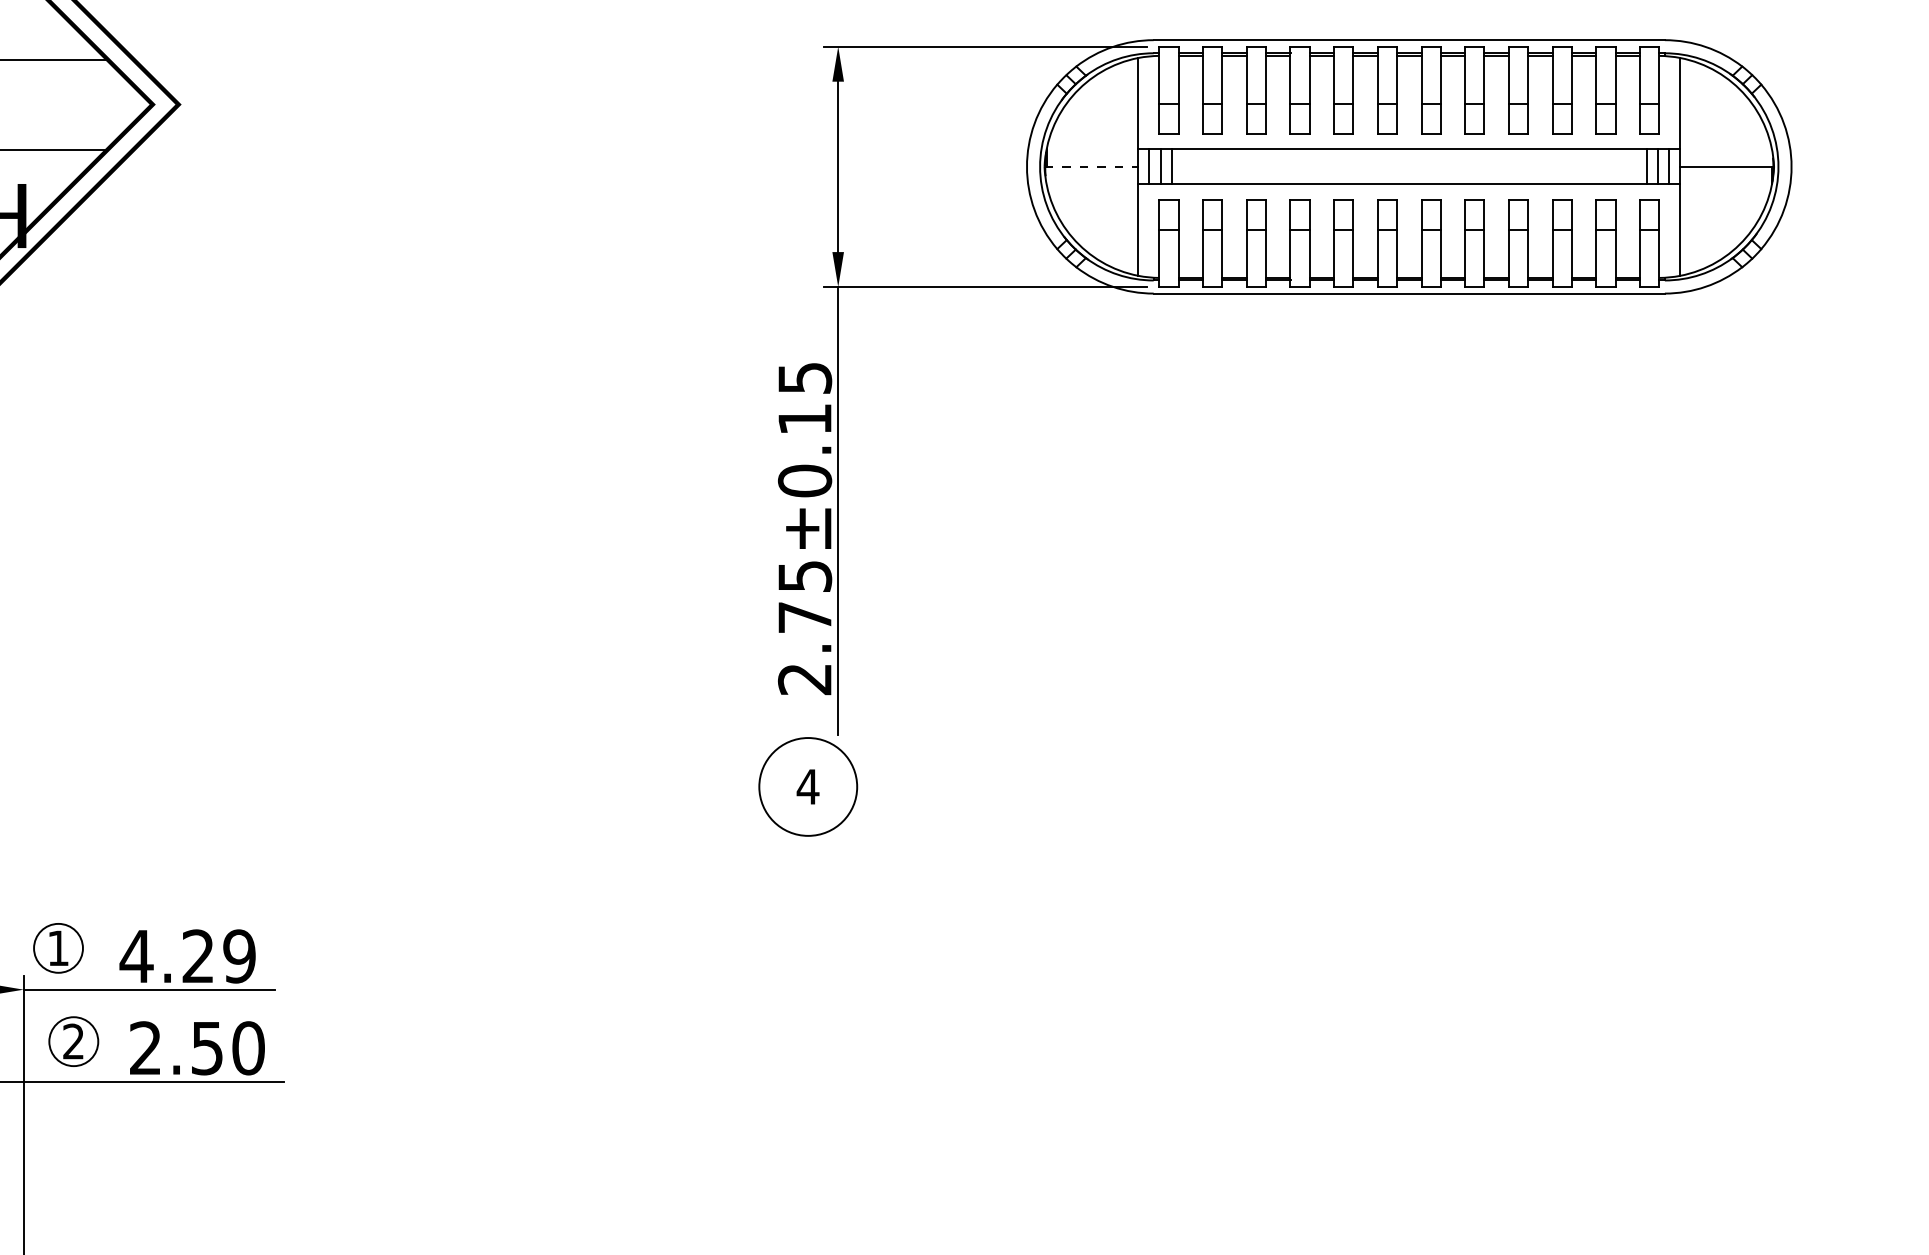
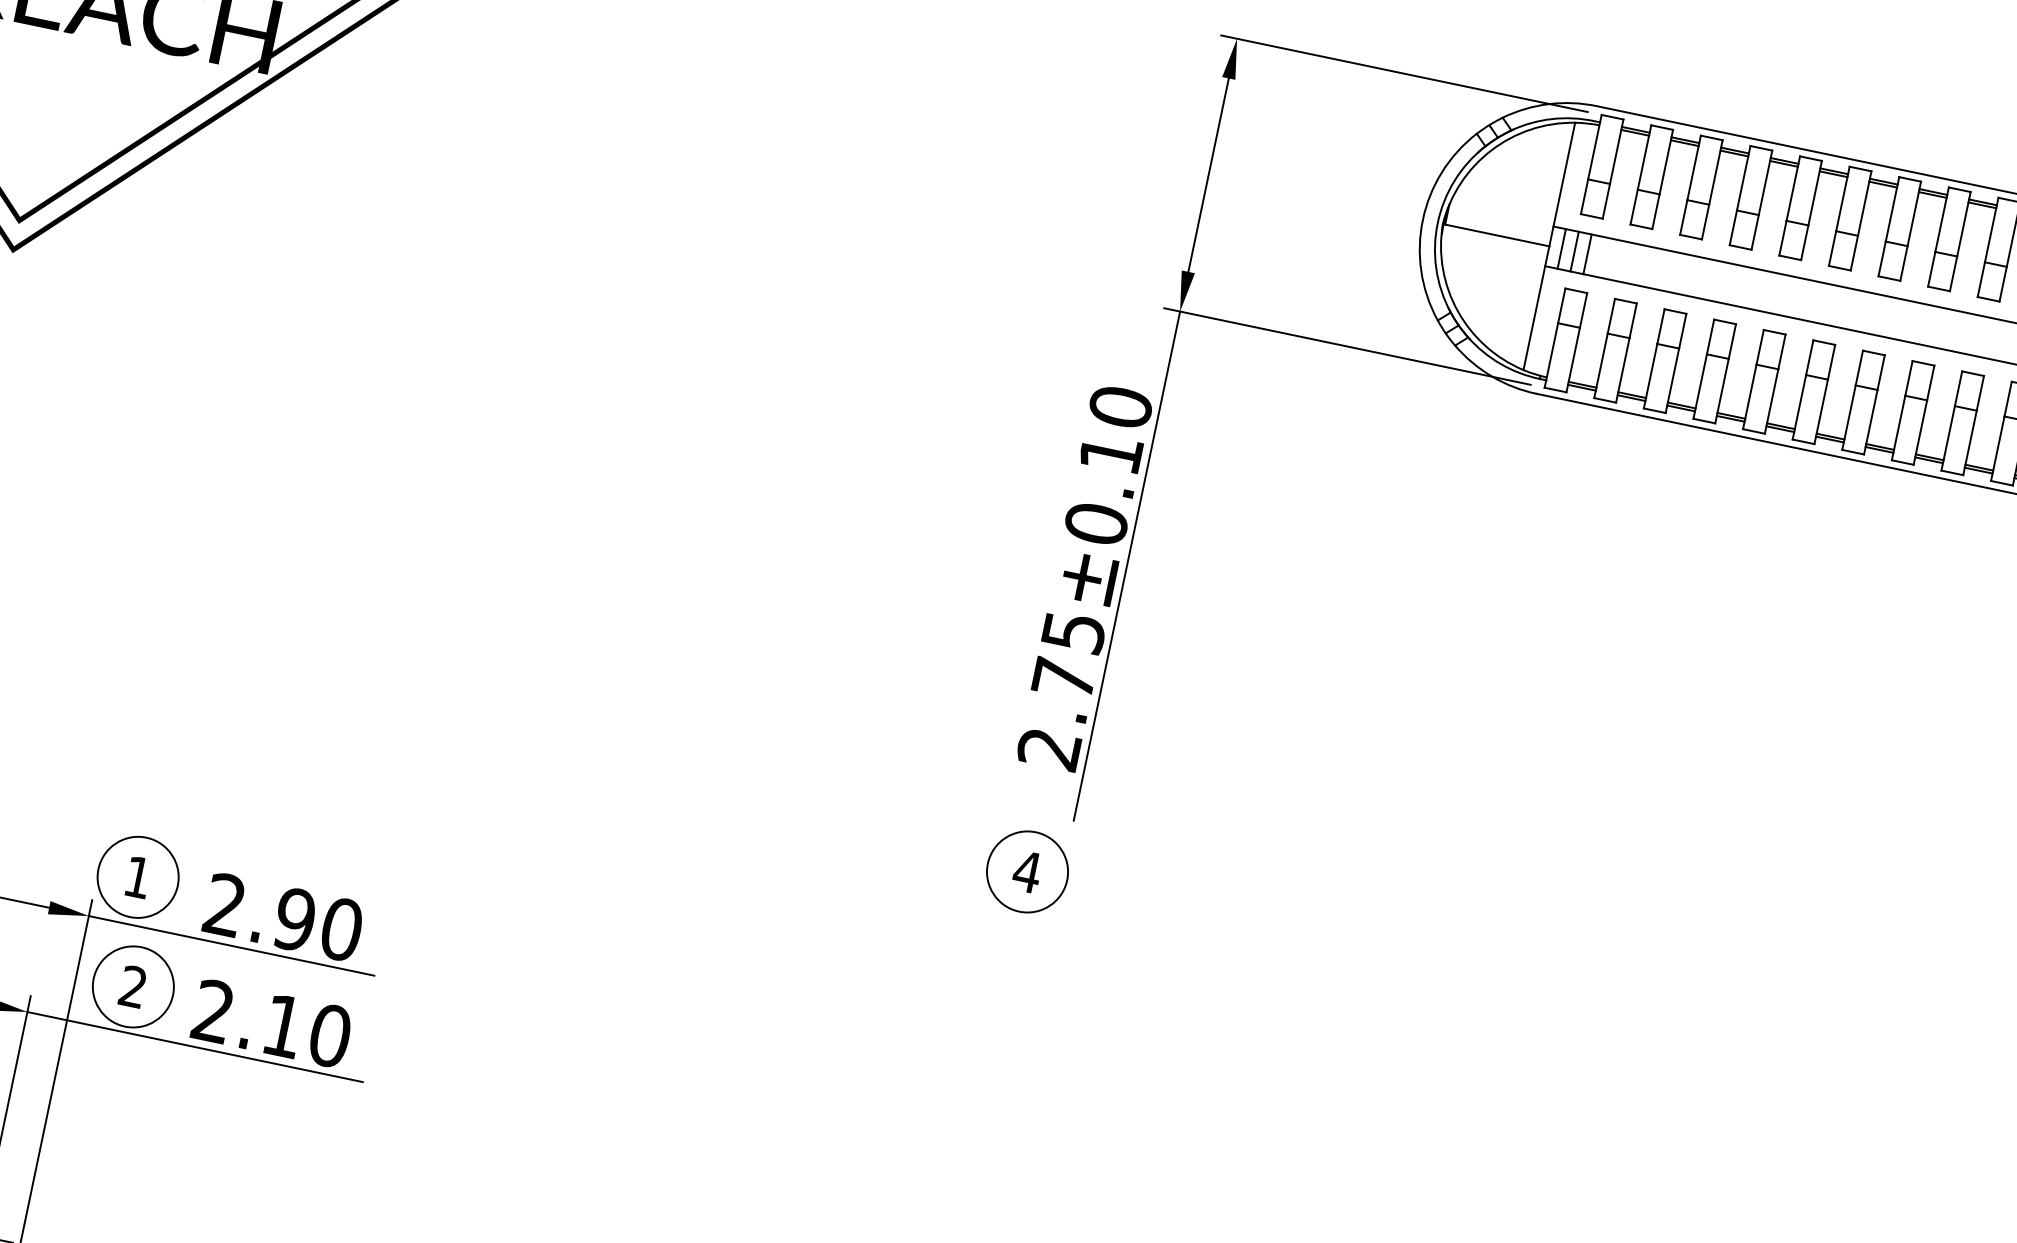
line: (1091, 166) -> (1496, 234), dashed -> solid
text: (804, 377) -> (1120, 406), 2.75±0.15 -> 2.75±0.10
circle: (808, 786) -> (1027, 871), size x0.71
circle: (58, 948) -> (138, 877), size x1.43
text: (187, 956) -> (282, 917), 4.29 -> 2.90
circle: (73, 1041) -> (133, 986), size x1.43
text: (207, 1048) -> (283, 1026), 2.50 -> 2.10

